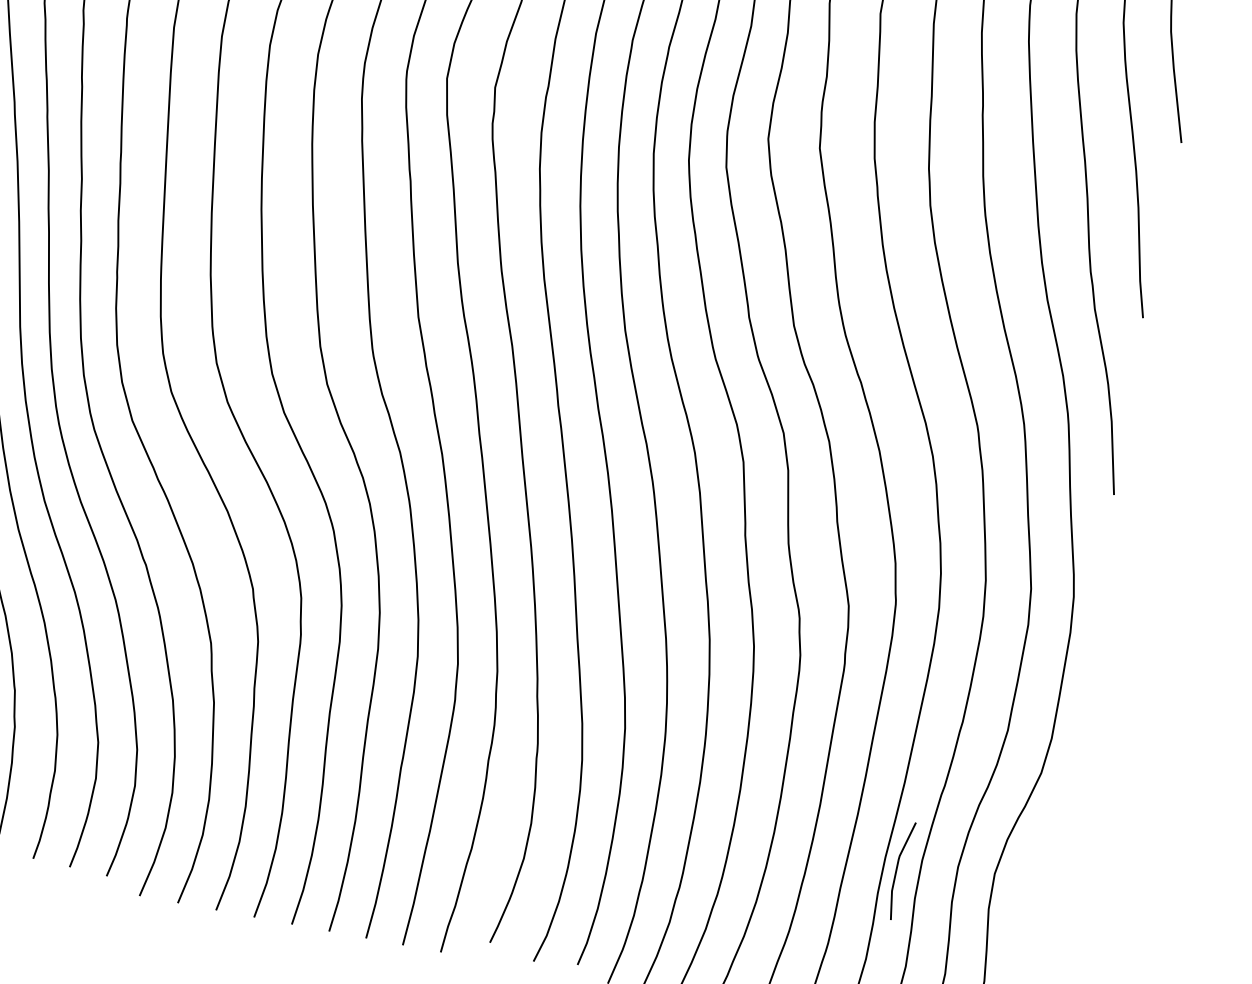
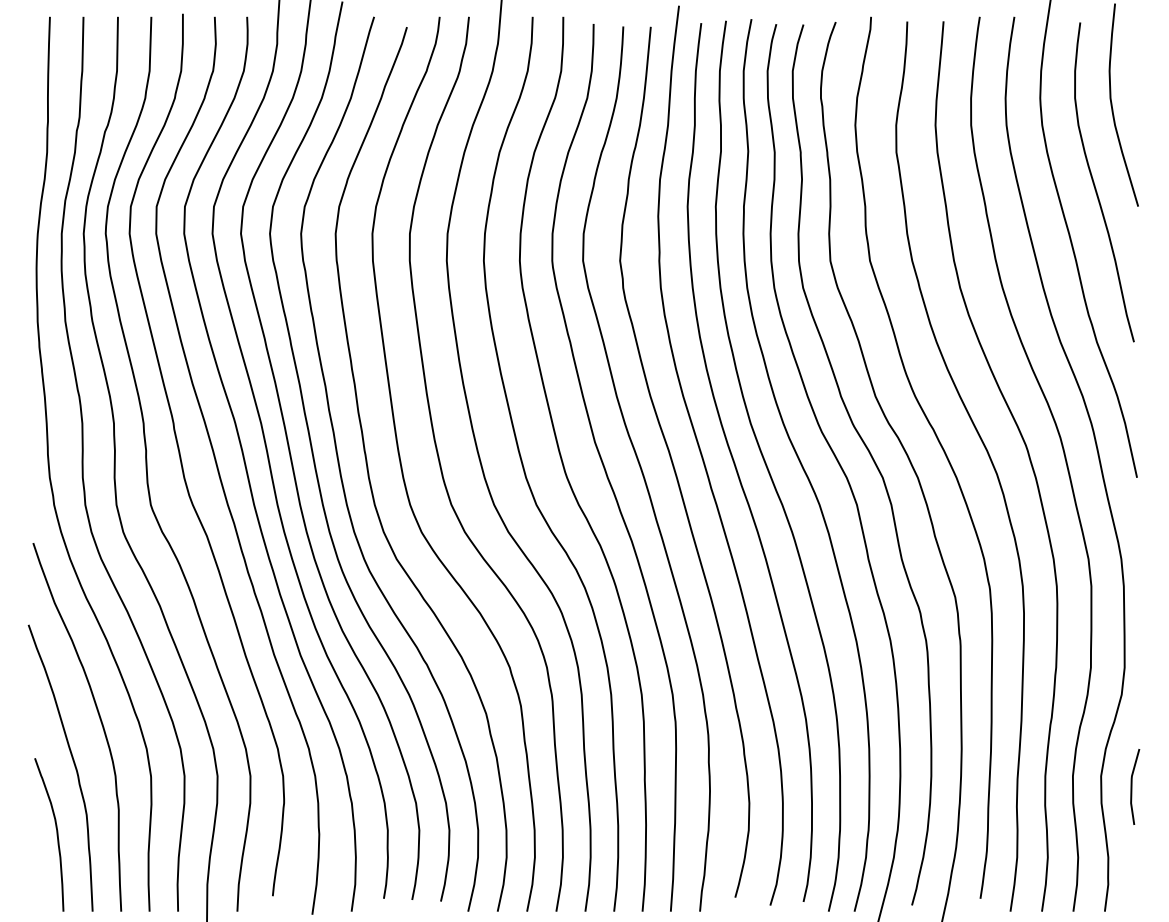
line: (897, 869) -> (1132, 786), moved

